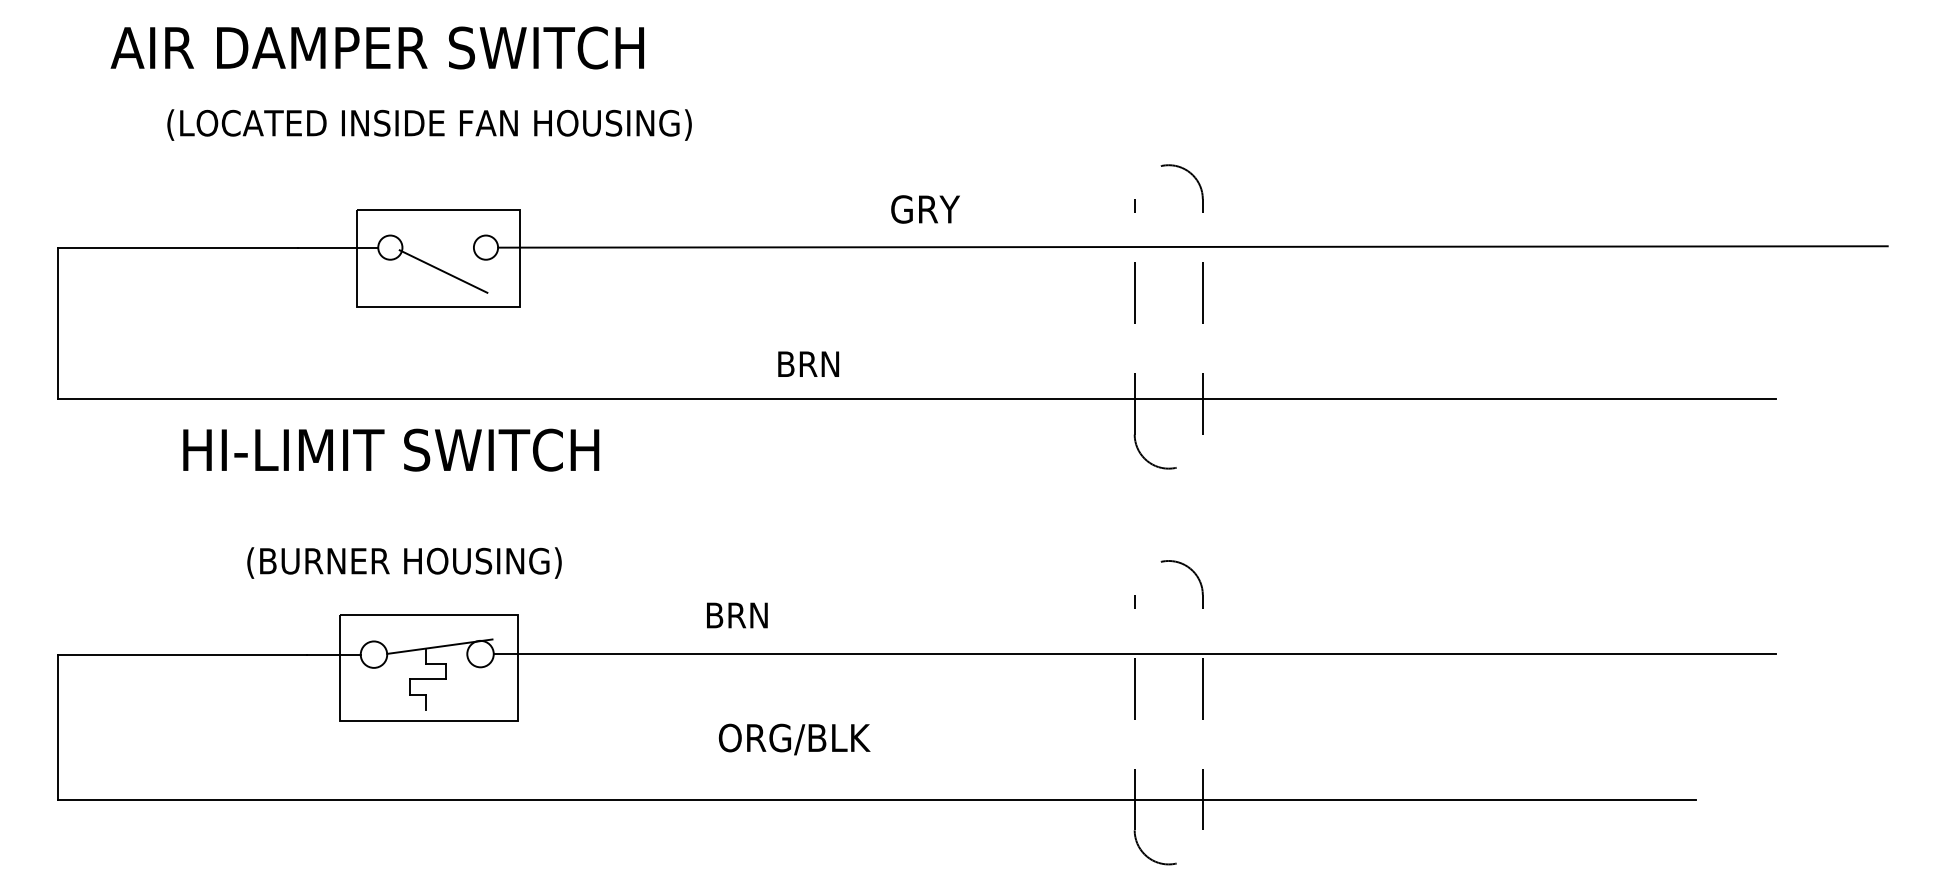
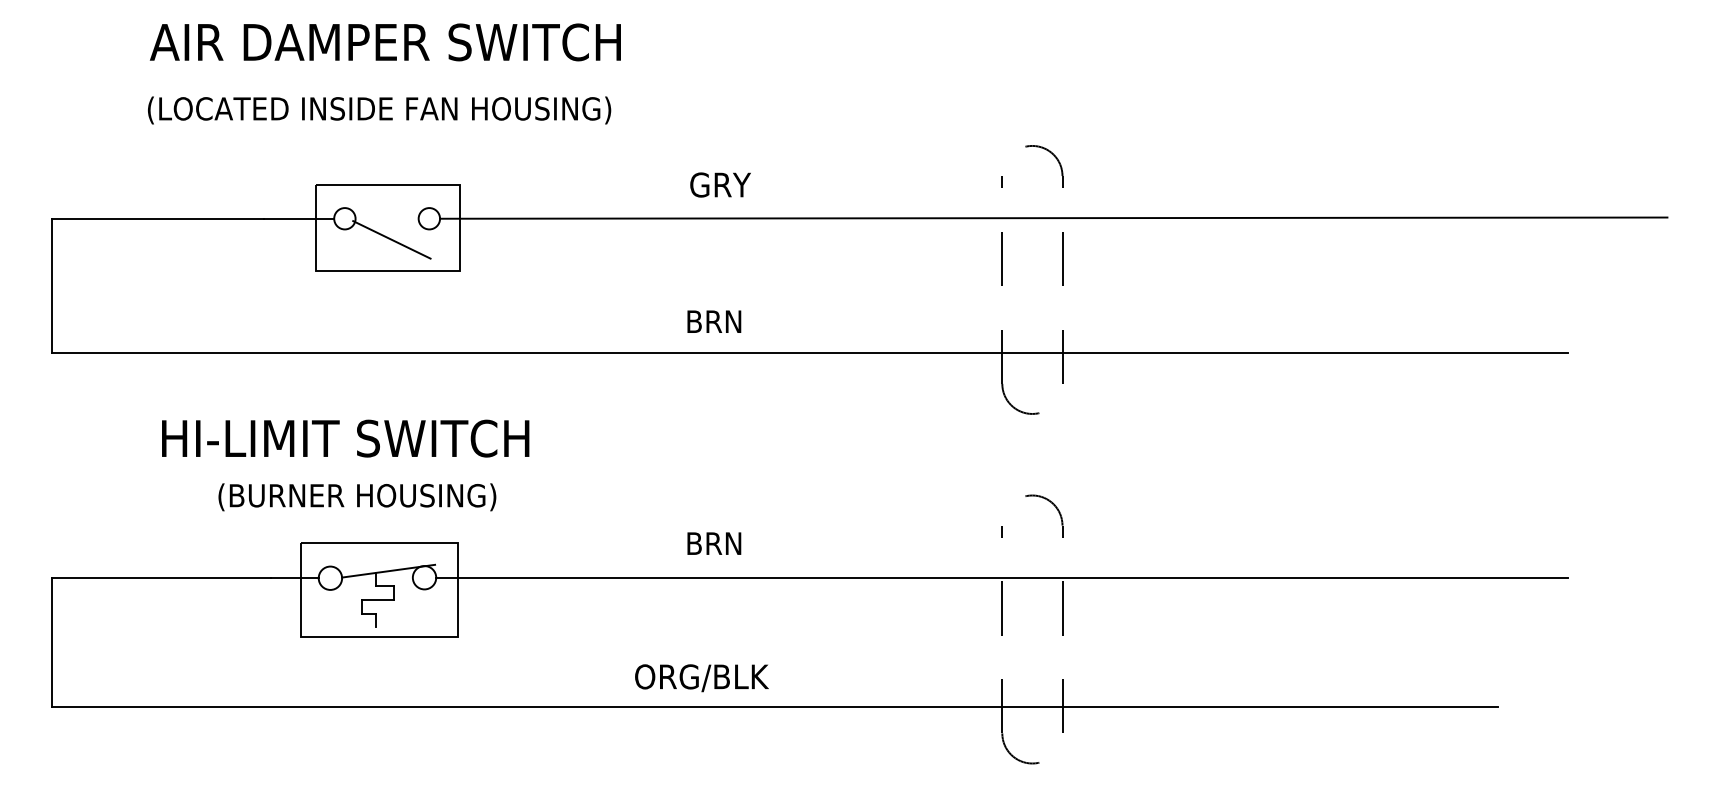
text: (377, 48) -> (385, 42), moved
text: (925, 208) -> (720, 184), moved
text: (391, 450) -> (345, 438), moved
text: (737, 615) -> (714, 543), moved
text: (794, 739) -> (701, 678), moved

